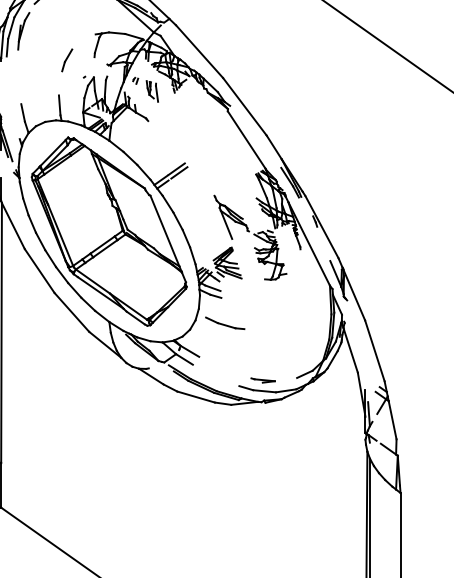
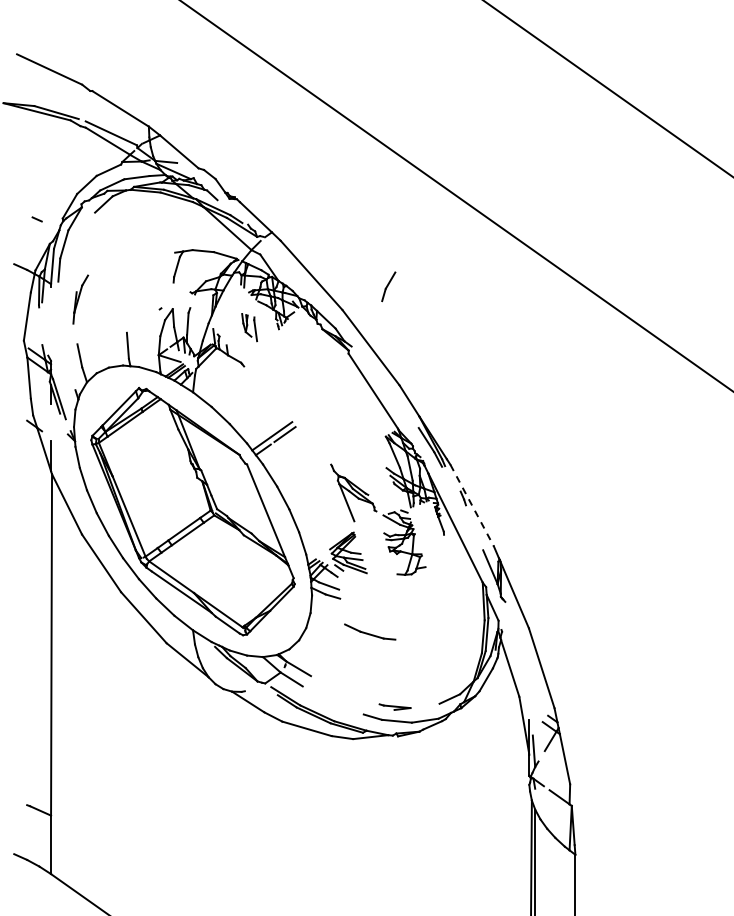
part: (23, 31) -> (80, 299), moved
part: (67, 60) -> (388, 286), moved
part: (135, 80) -> (227, 313), removed
line: (322, 227) -> (472, 506), solid -> dashed
part: (225, 322) -> (370, 631), moved

